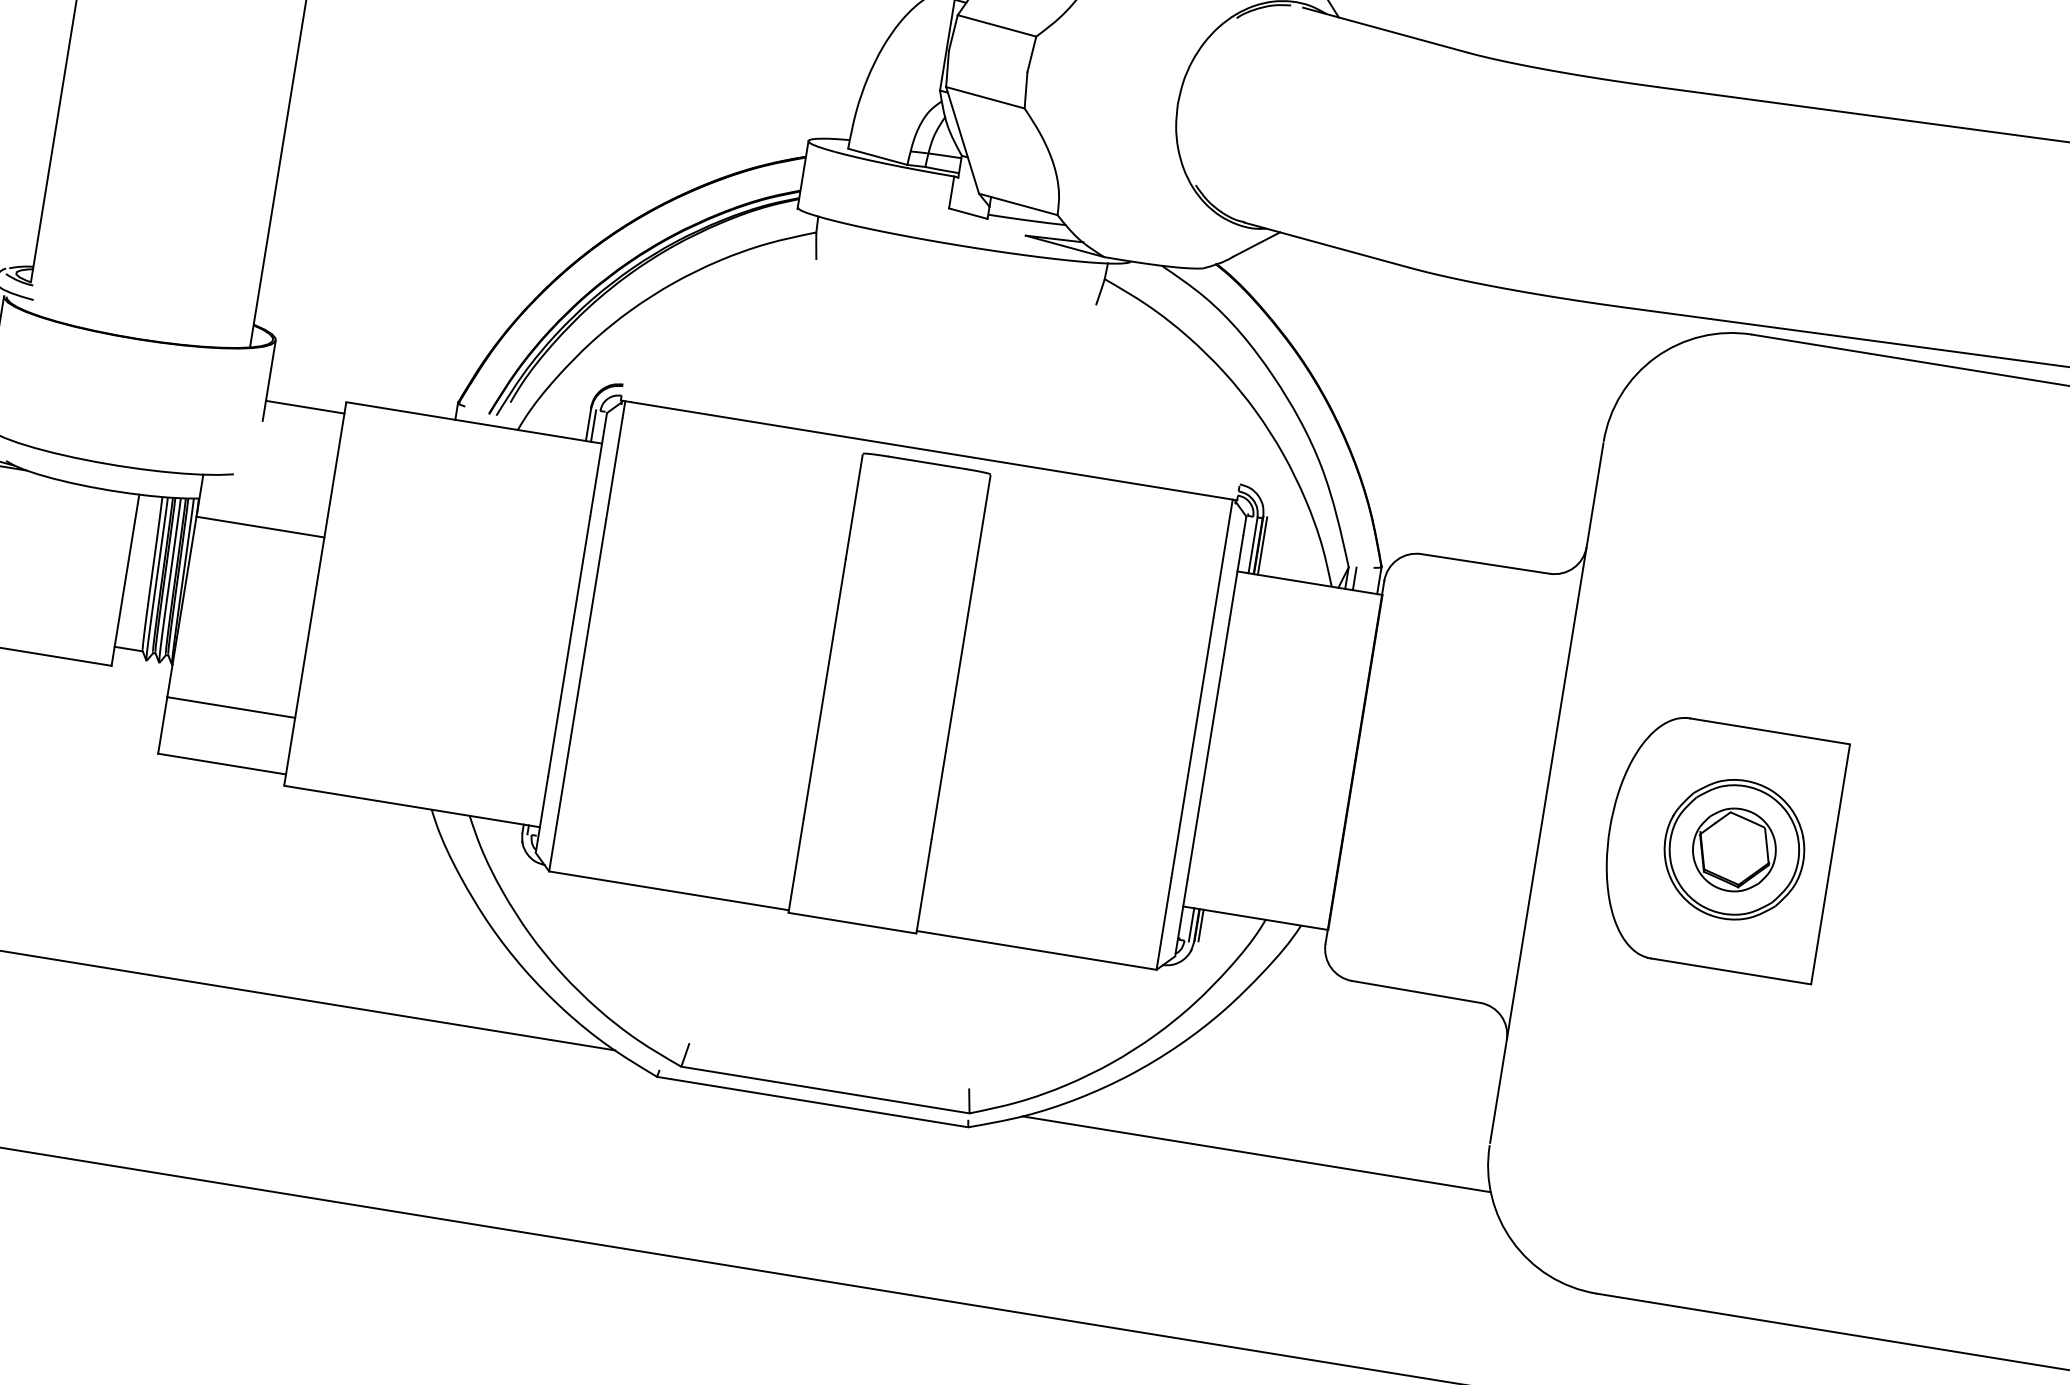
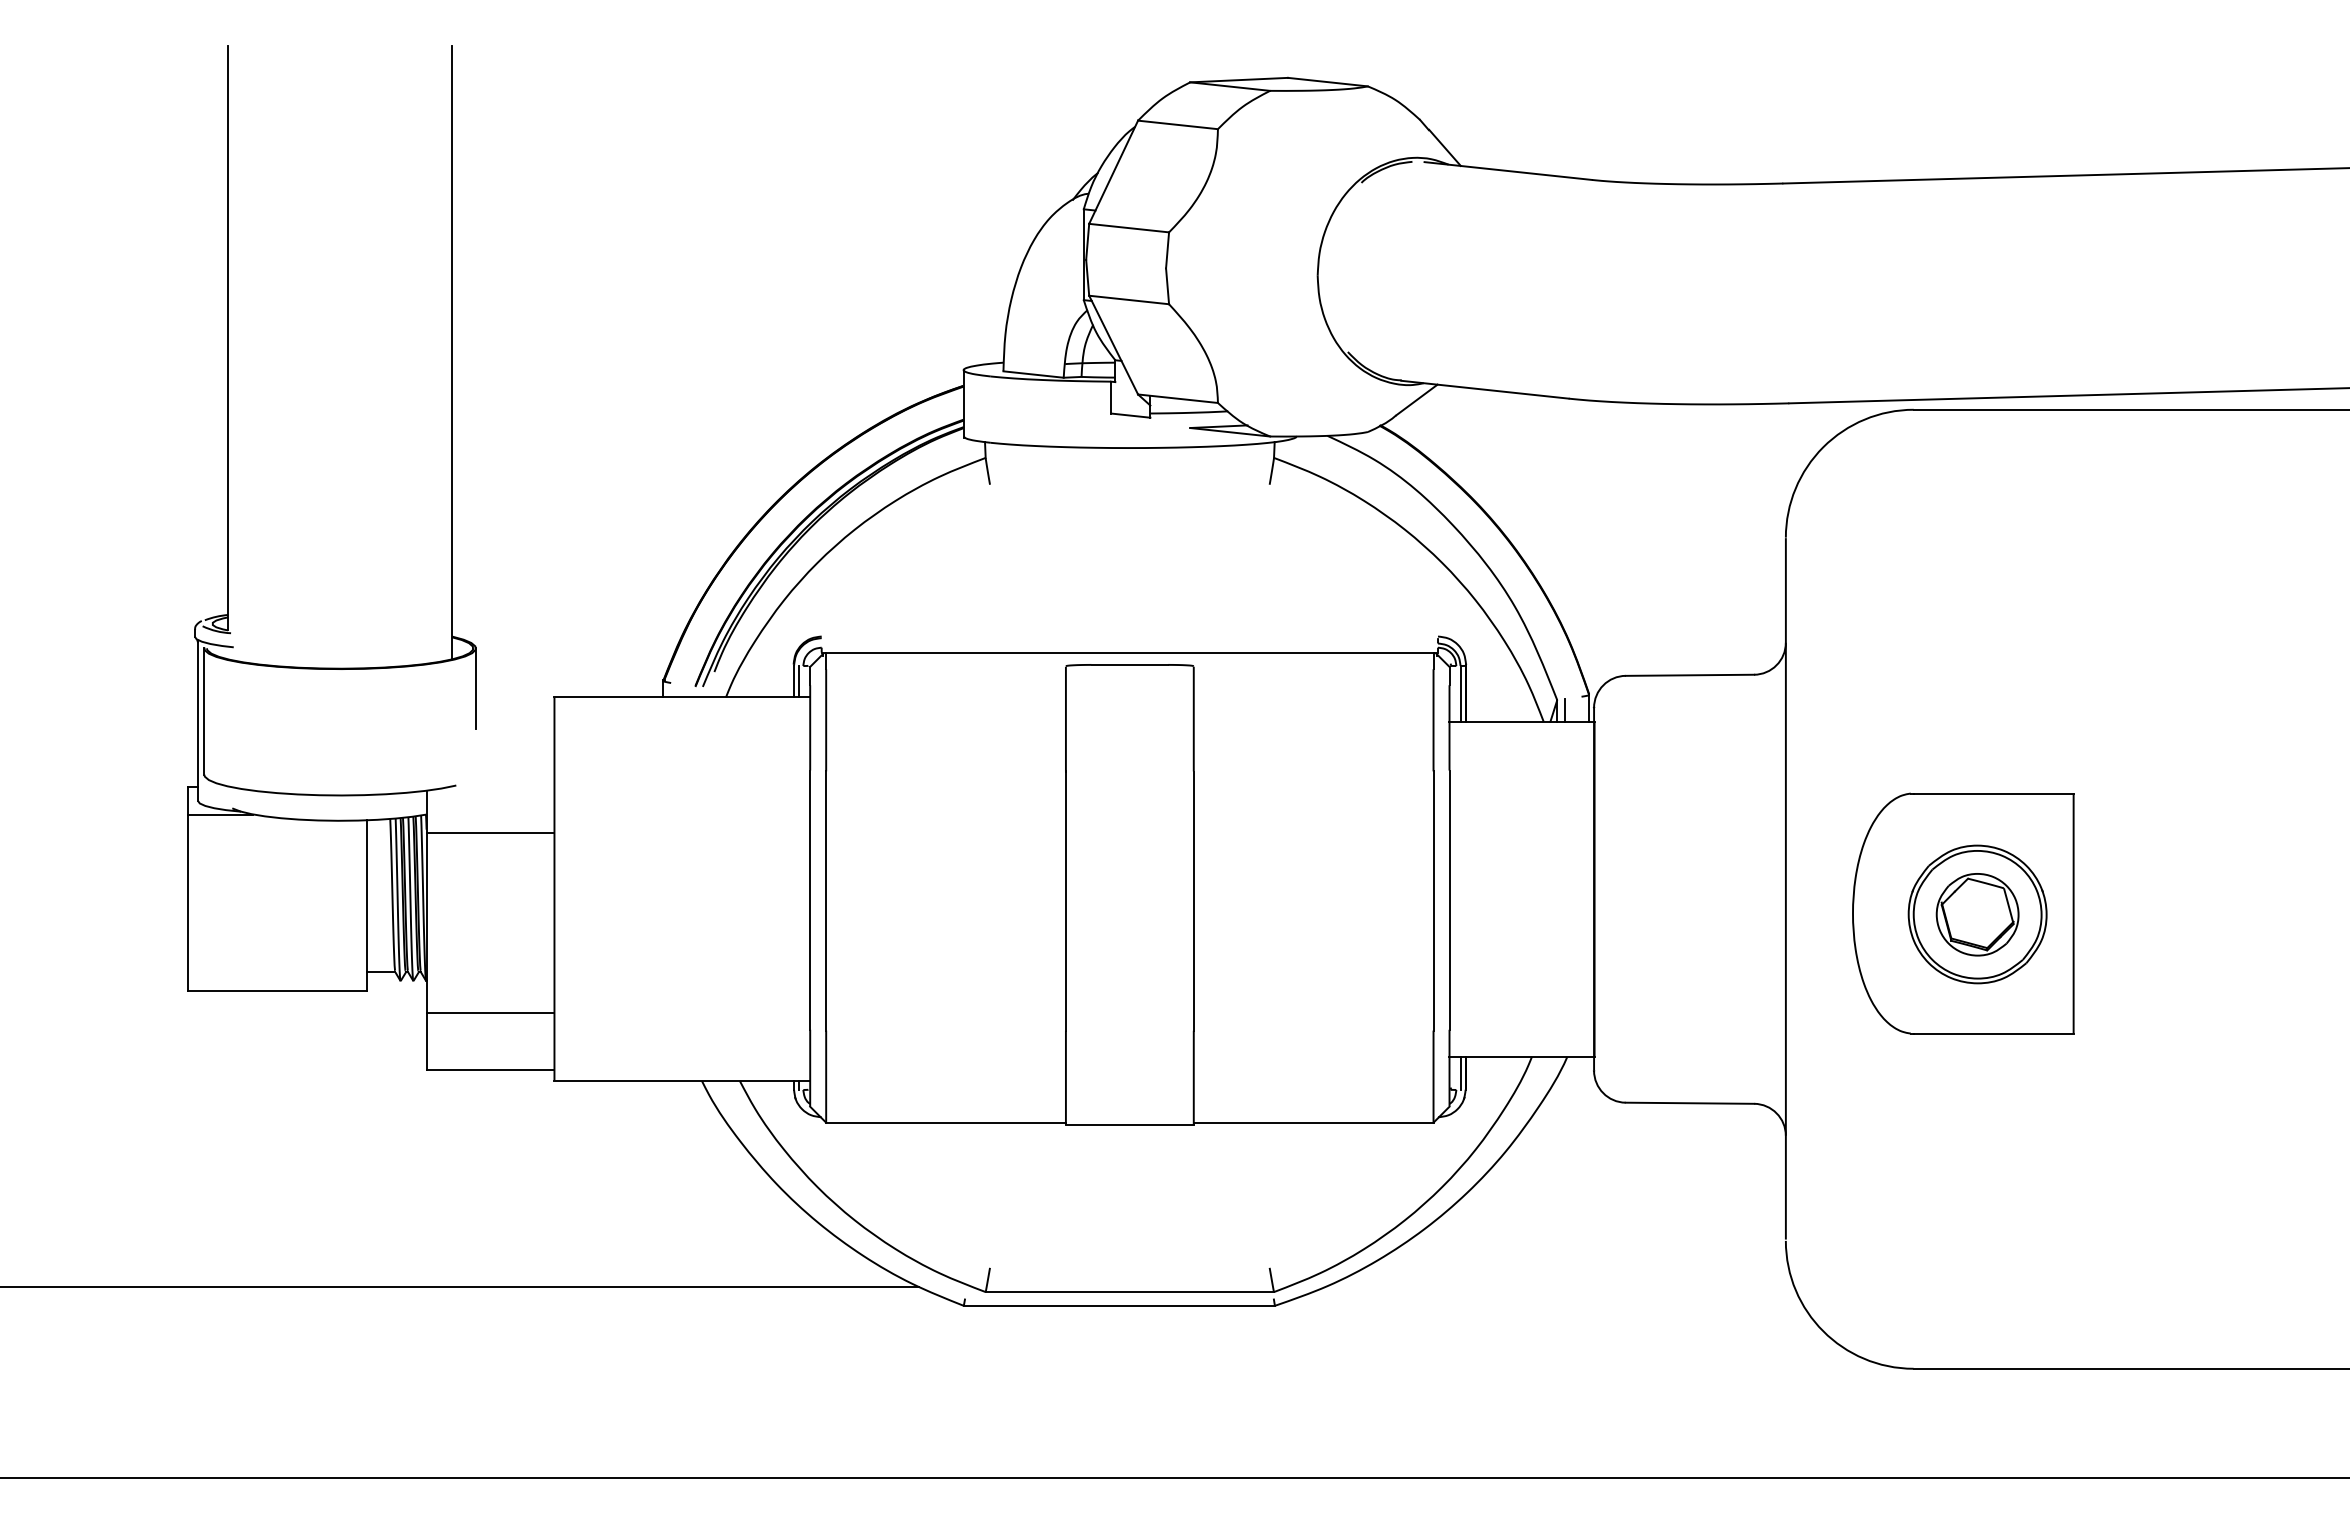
line: (304, 406) -> (514, 708), removed
line: (1262, 545) -> (1469, 692), removed
line: (1200, 925) -> (1469, 1072), removed
line: (1257, 1154) -> (1560, 1286), removed

